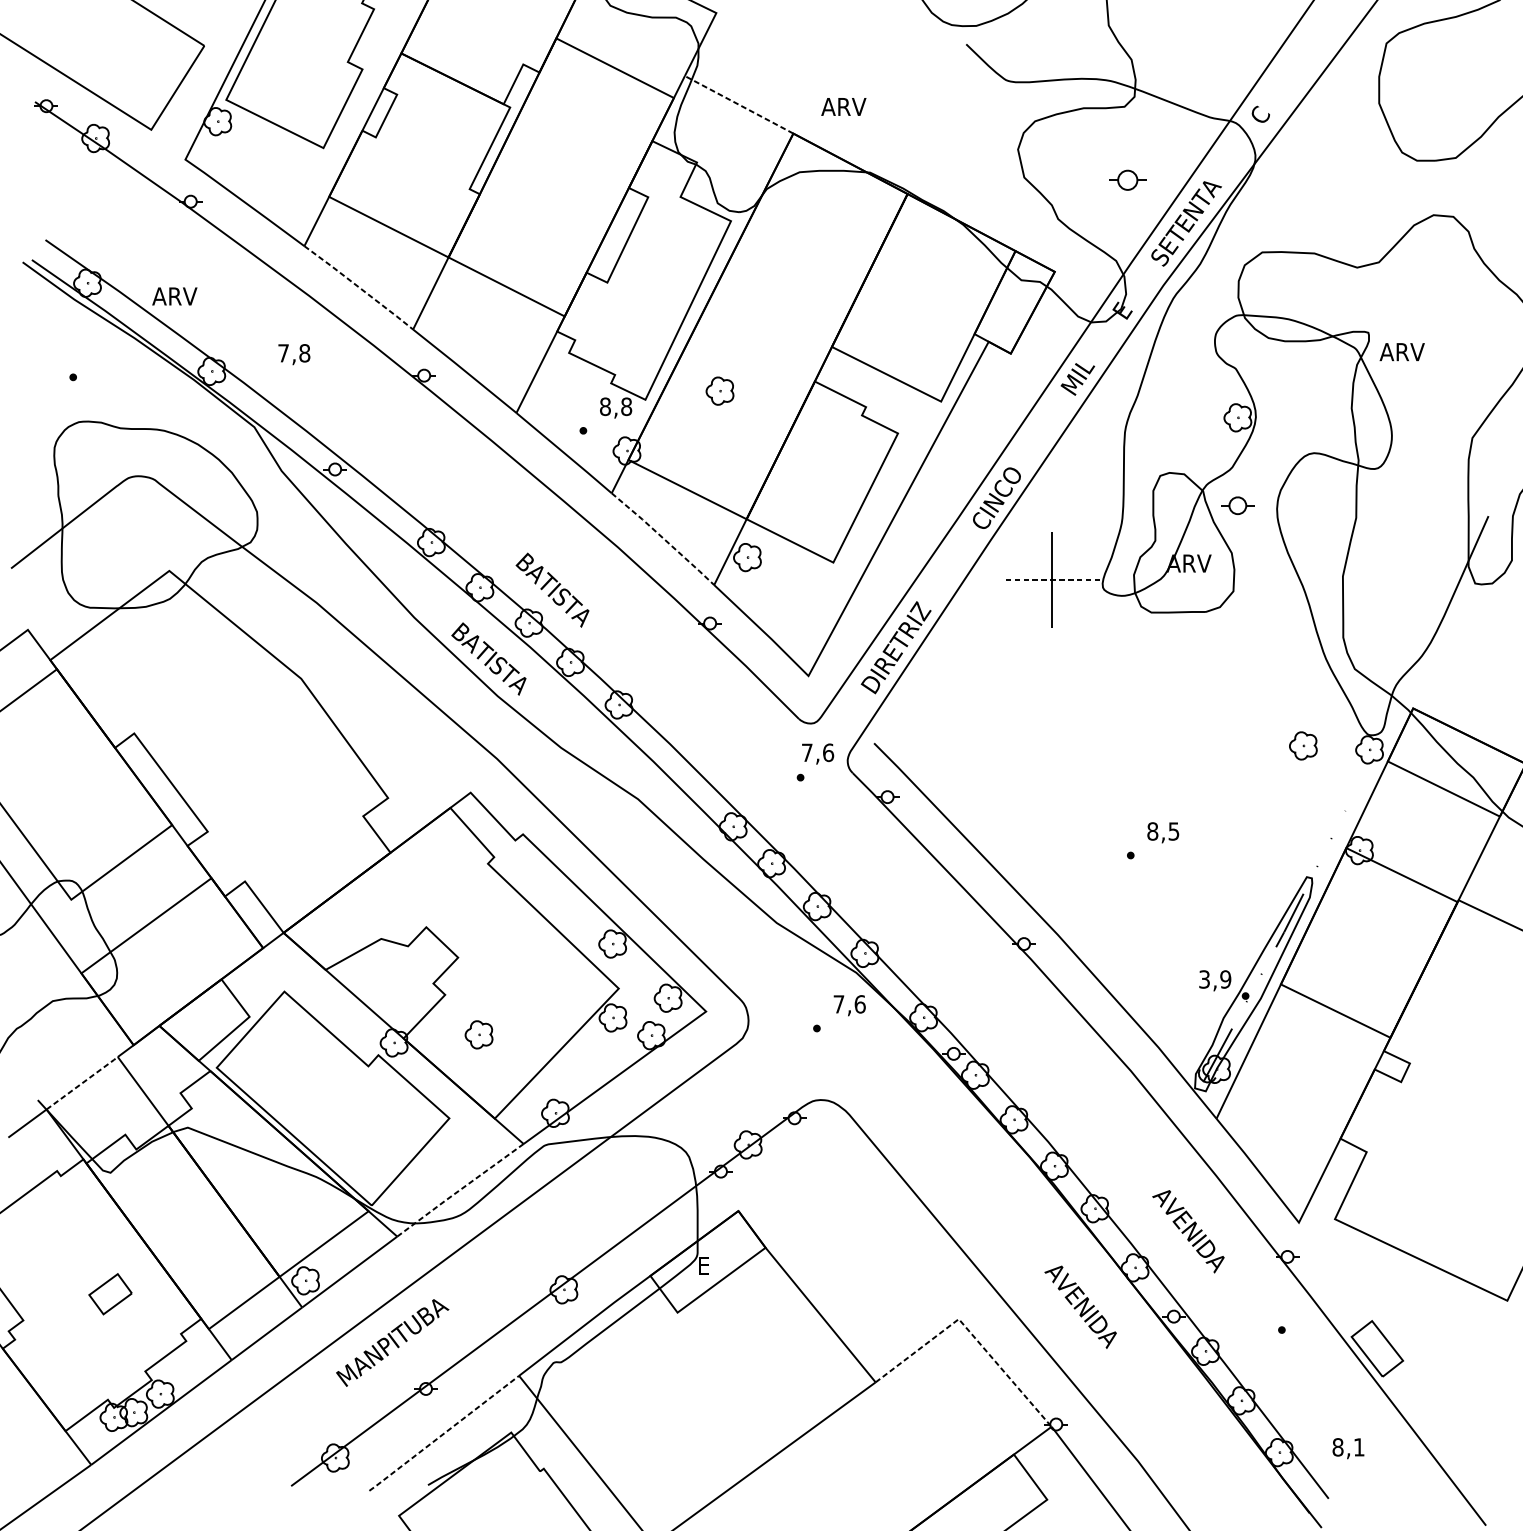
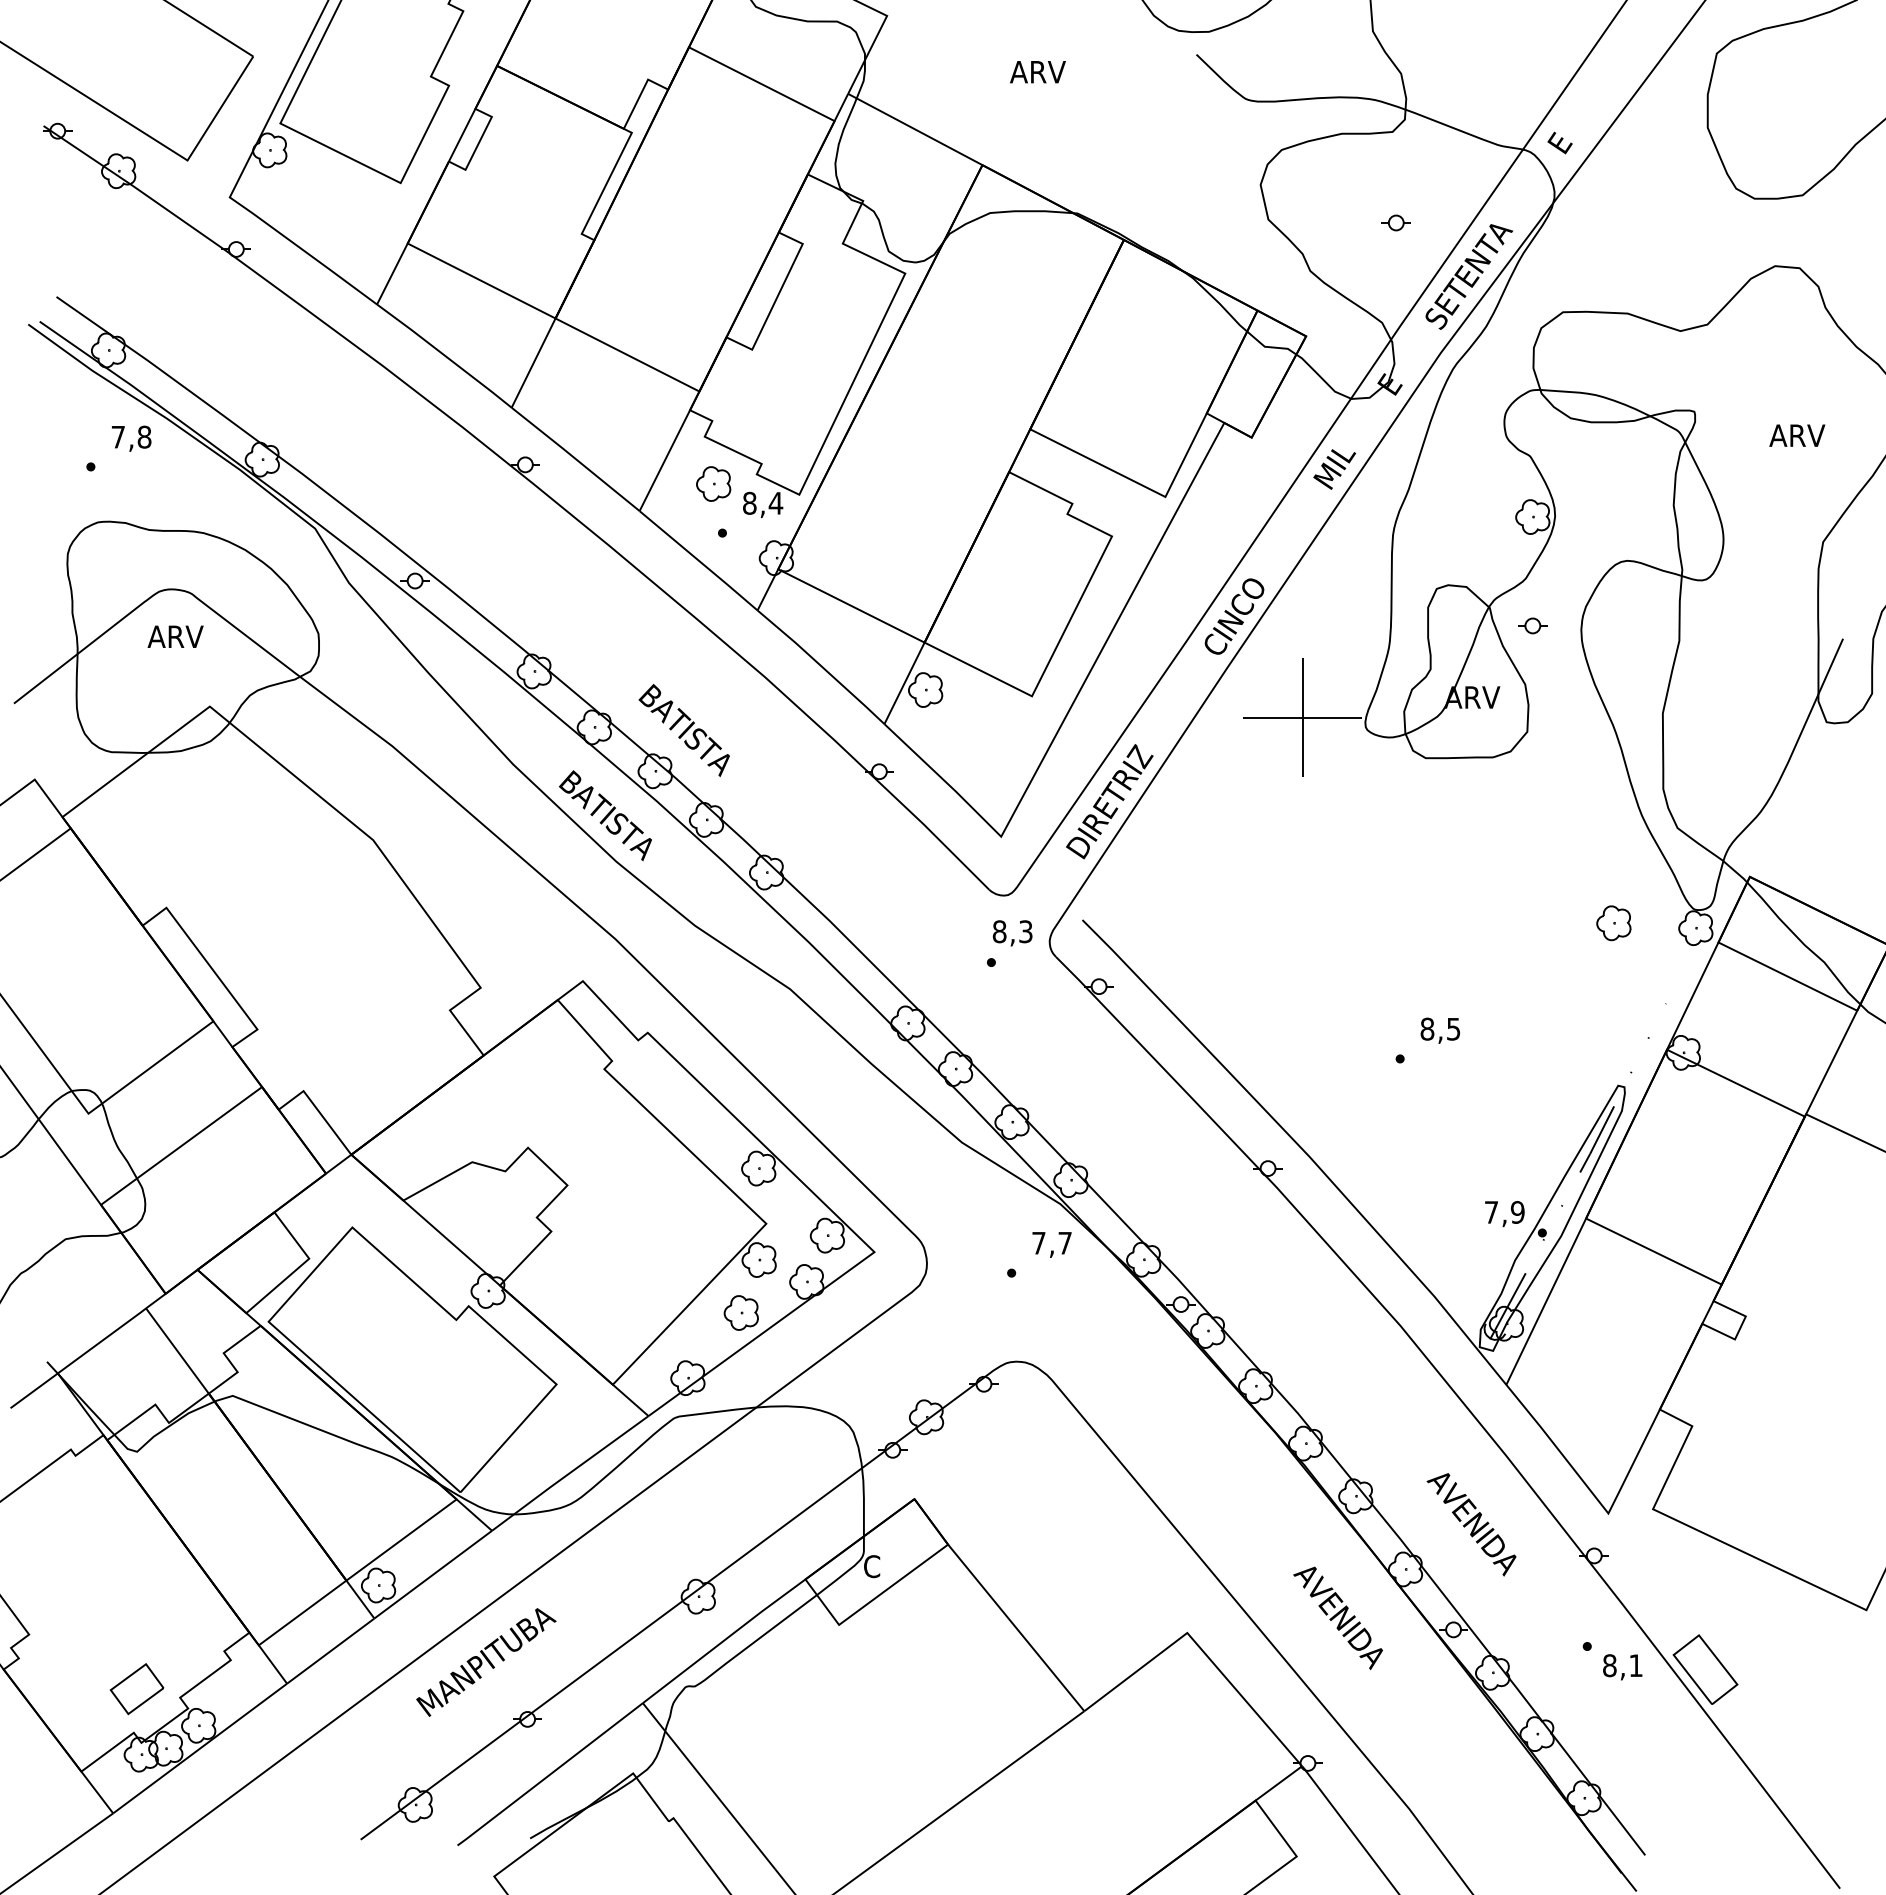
line: (738, 104) -> (914, 129), dashed -> solid
text: (843, 107) -> (1037, 72), moved
text: (1259, 115) -> (1559, 142), C -> E
part: (1126, 179) -> (1395, 222), size x0.62
line: (358, 287) -> (444, 355), dashed -> solid
text: (174, 296) -> (175, 636), moved
text: (1402, 351) -> (1797, 435), moved
text: (294, 354) -> (131, 438), moved
part: (719, 390) -> (713, 483), moved
text: (626, 406) -> (775, 502), 8,8 -> 8,4
part: (1237, 505) -> (1532, 625), size x0.71
line: (664, 538) -> (822, 666), dashed -> solid
line: (1051, 579) -> (1302, 717), dashed -> solid
text: (817, 752) -> (1012, 931), 7,6 -> 8,3
text: (1204, 979) -> (1491, 1212), 3,9 -> 7,9
text: (860, 1003) -> (1065, 1242), 7,6 -> 7,7
part: (478, 1034) -> (740, 1312), moved
line: (82, 1082) -> (102, 1340), dashed -> solid
line: (459, 1190) -> (569, 1473), dashed -> solid
text: (704, 1265) -> (872, 1566), E -> C
part: (110, 1294) -> (136, 1689), moved
line: (971, 1333) -> (1202, 1650), dashed -> solid
line: (444, 1433) -> (550, 1774), dashed -> solid
text: (1348, 1448) -> (1622, 1667), moved

